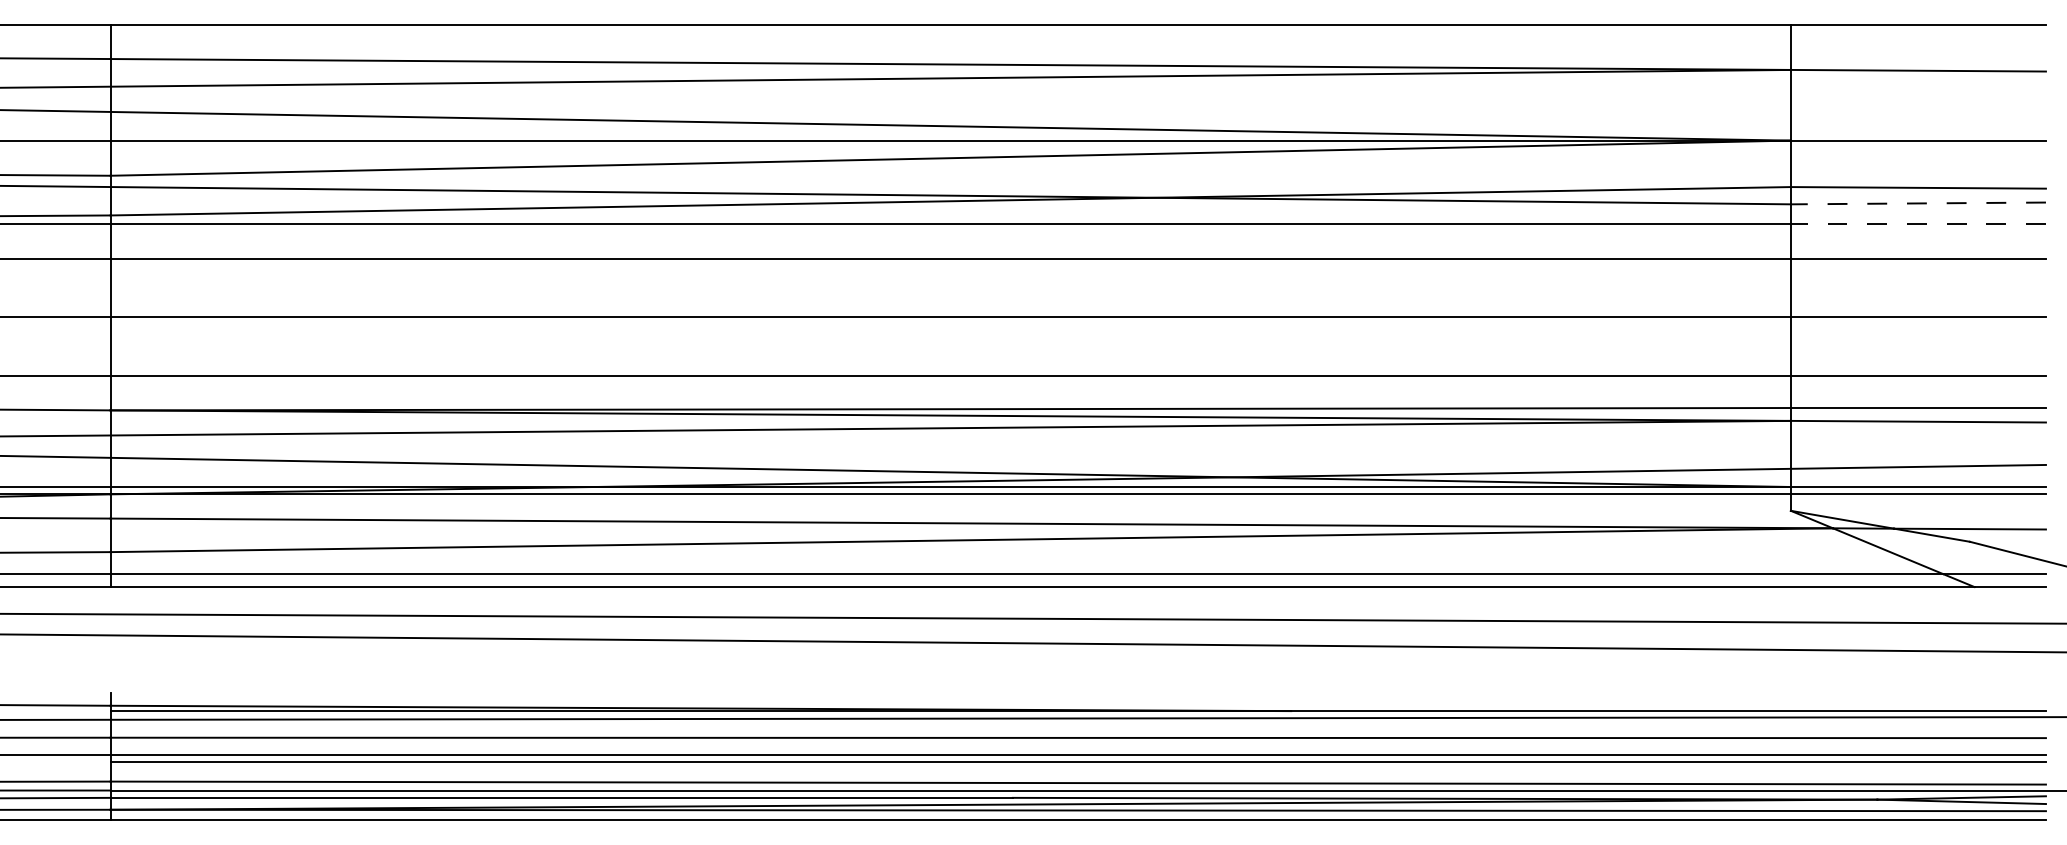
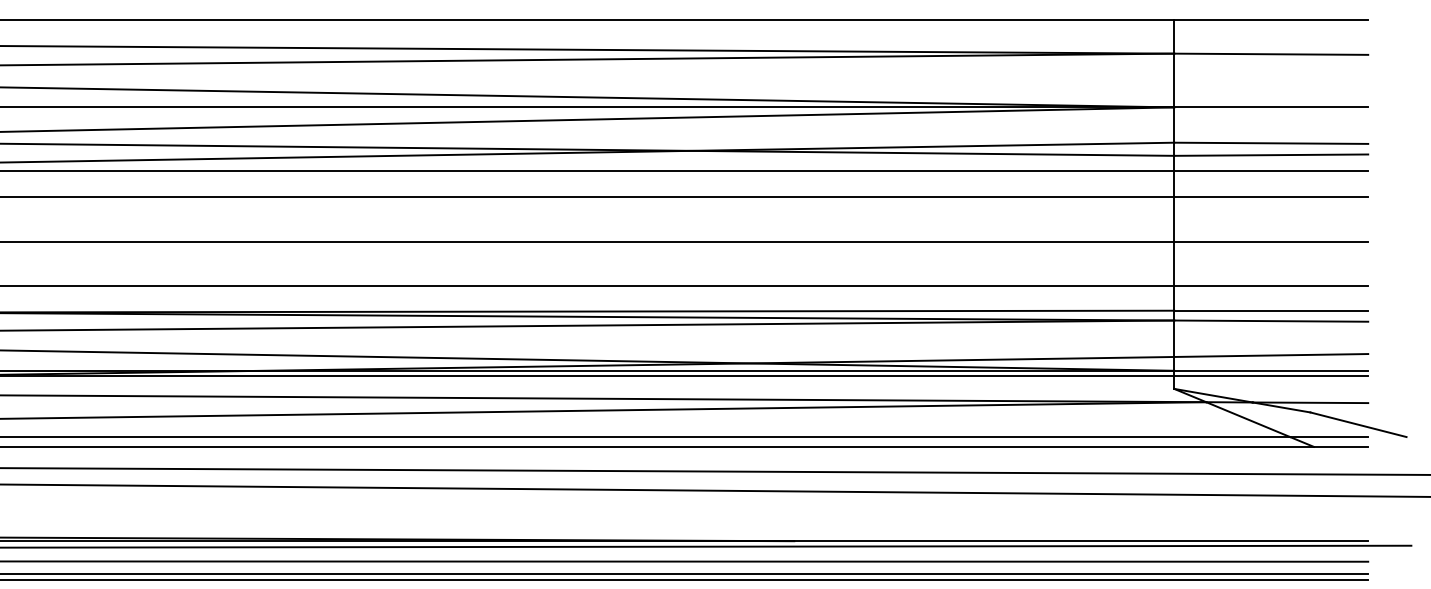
line: (1918, 203) -> (1271, 155), dashed -> solid
line: (1918, 223) -> (1271, 170), dashed -> solid

